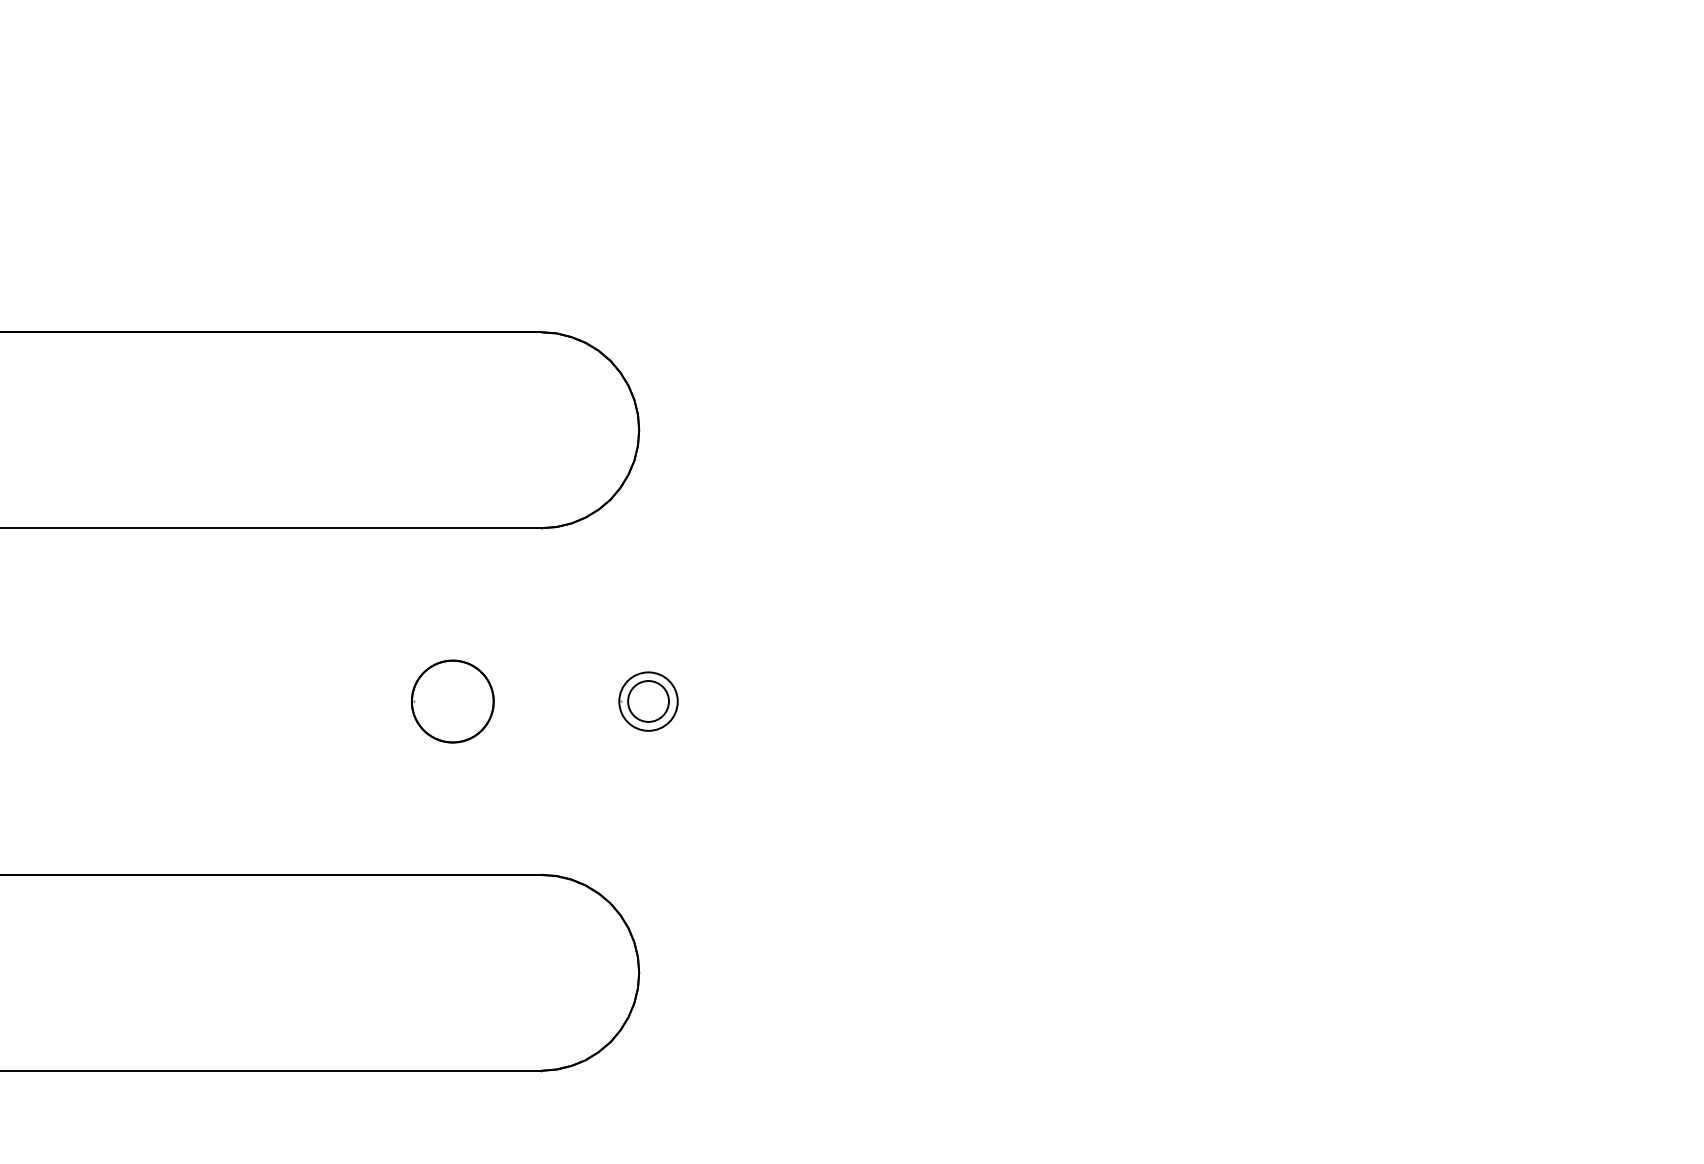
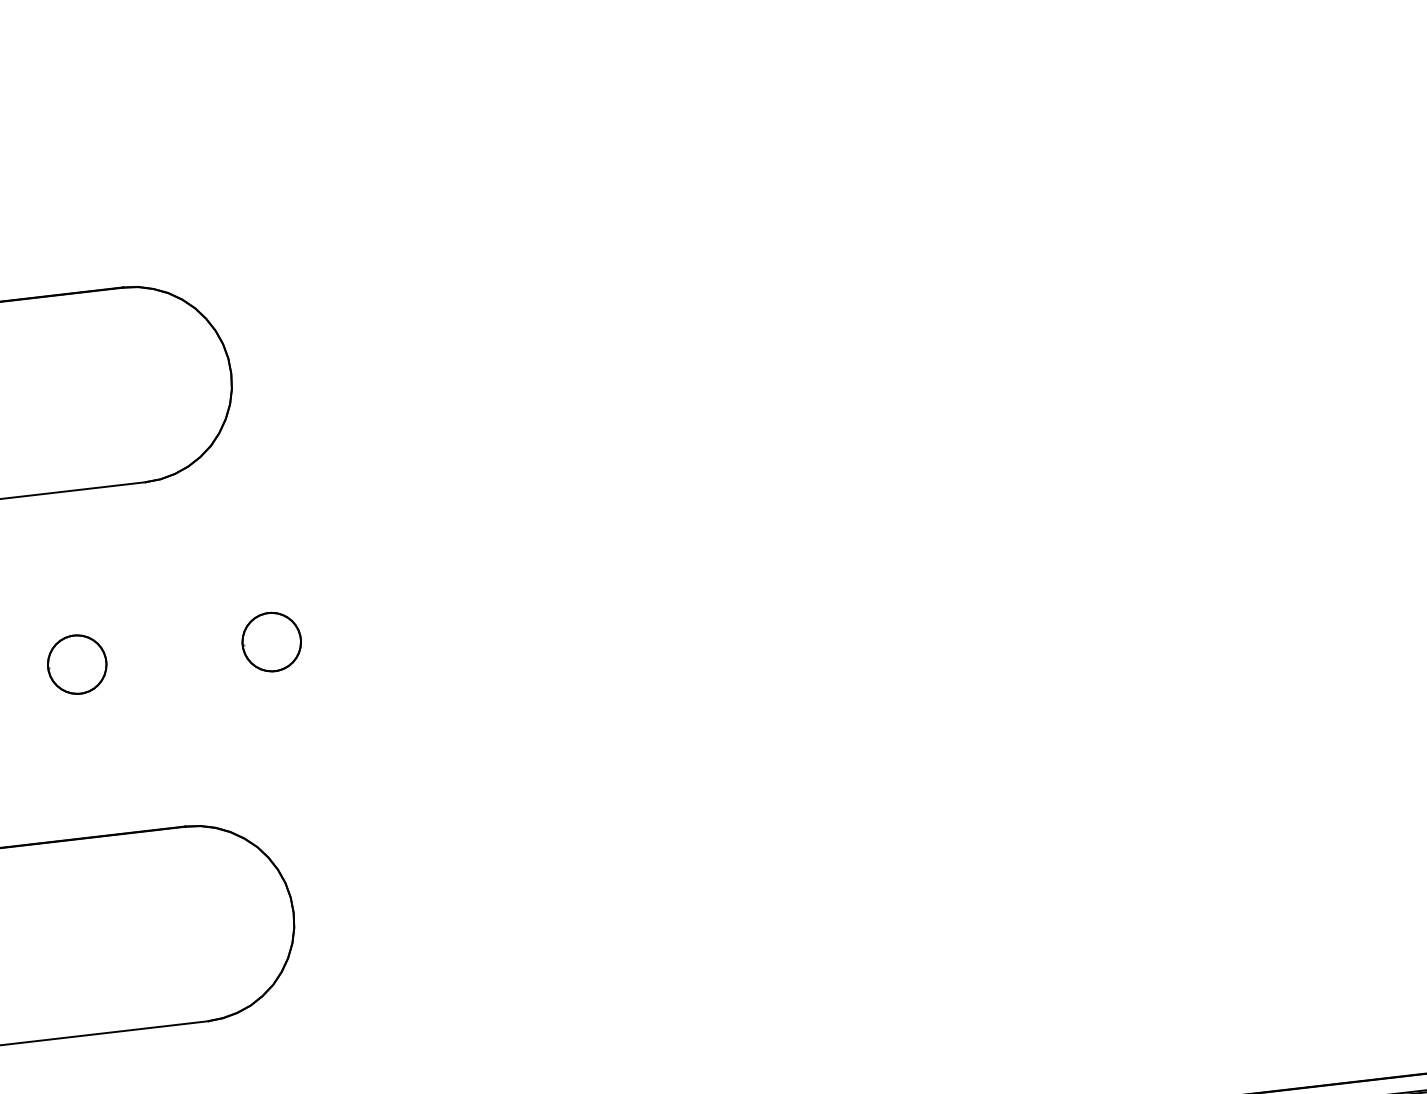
part: (452, 701) -> (77, 664), size x0.71
circle: (648, 701) -> (271, 642), size x1.43

